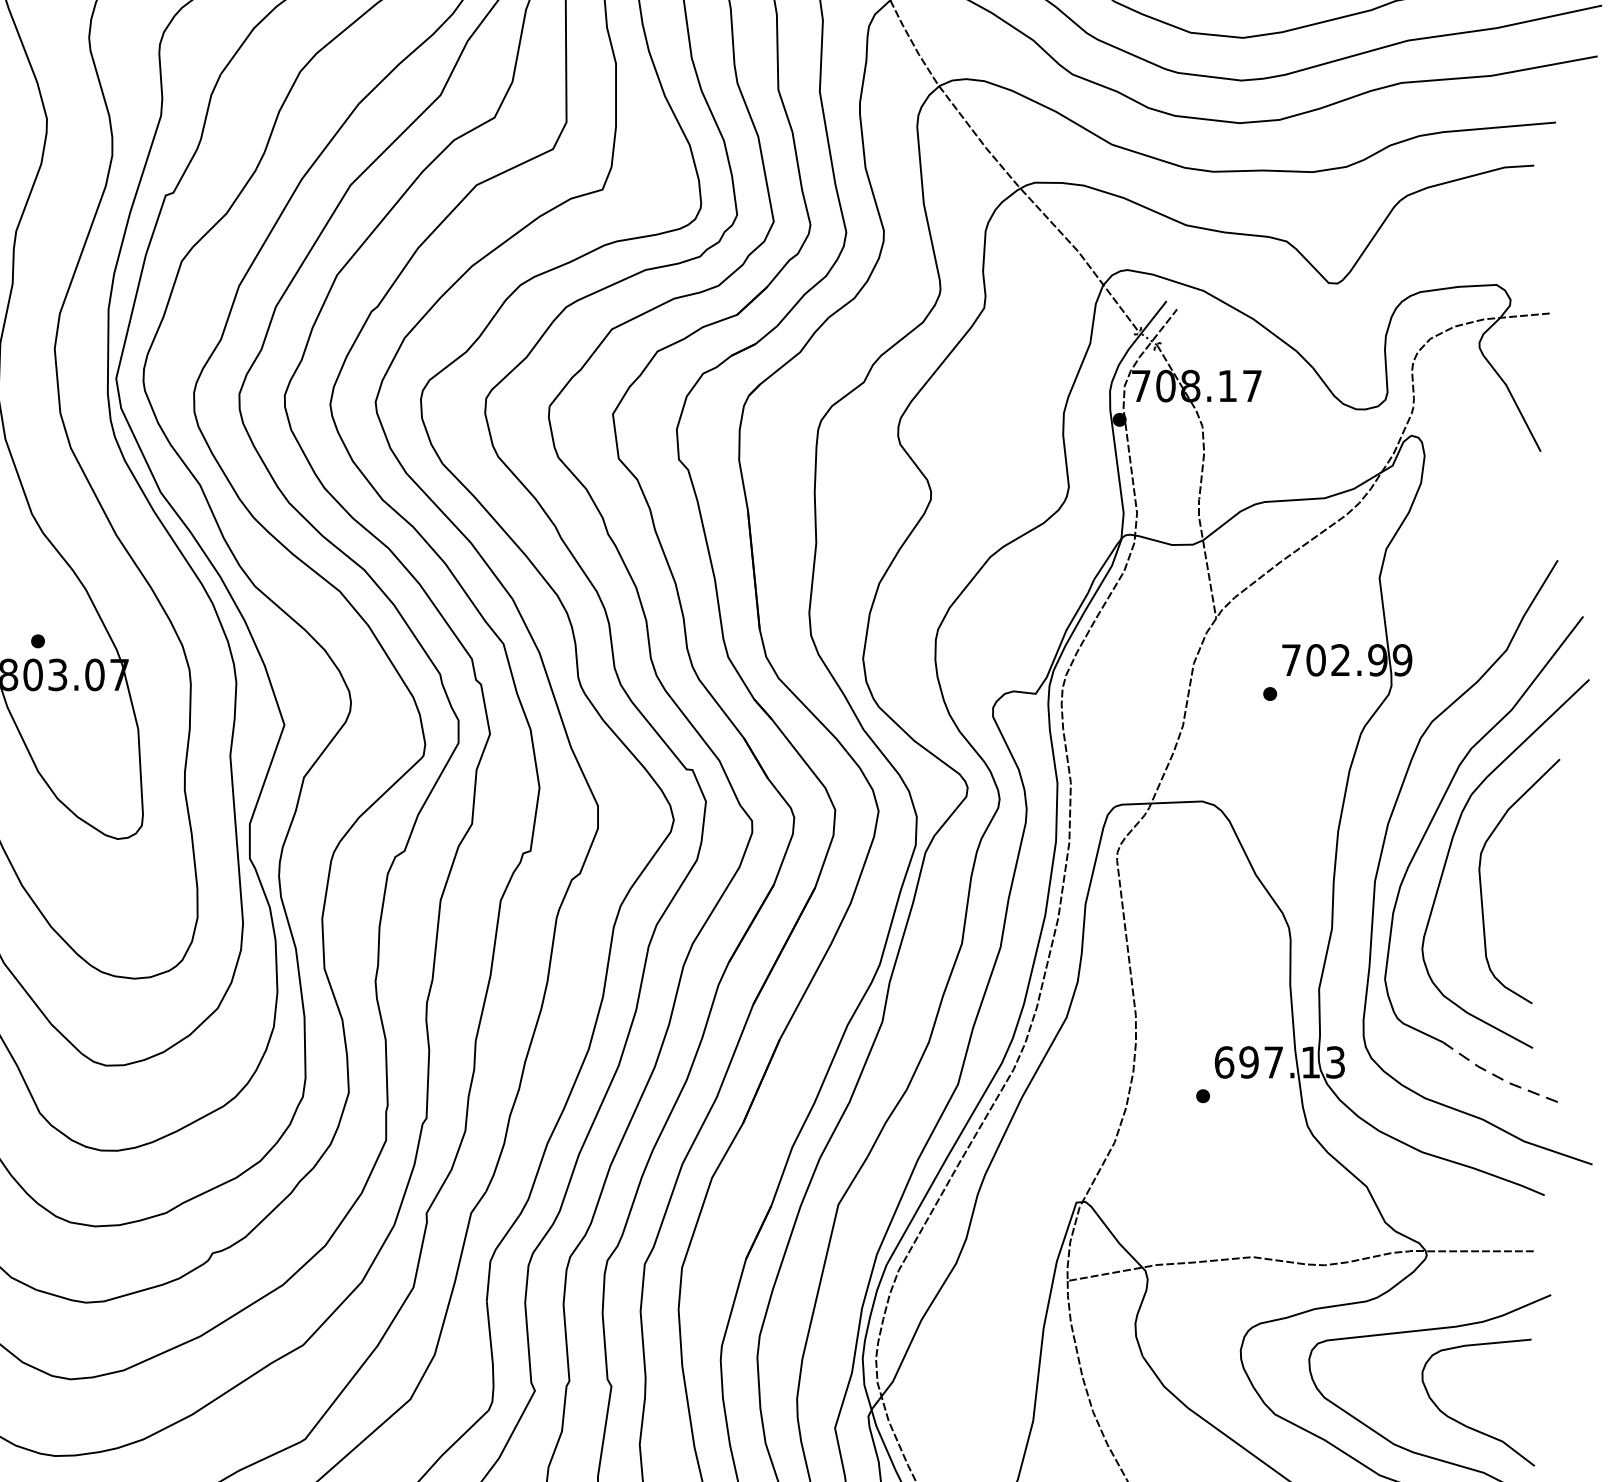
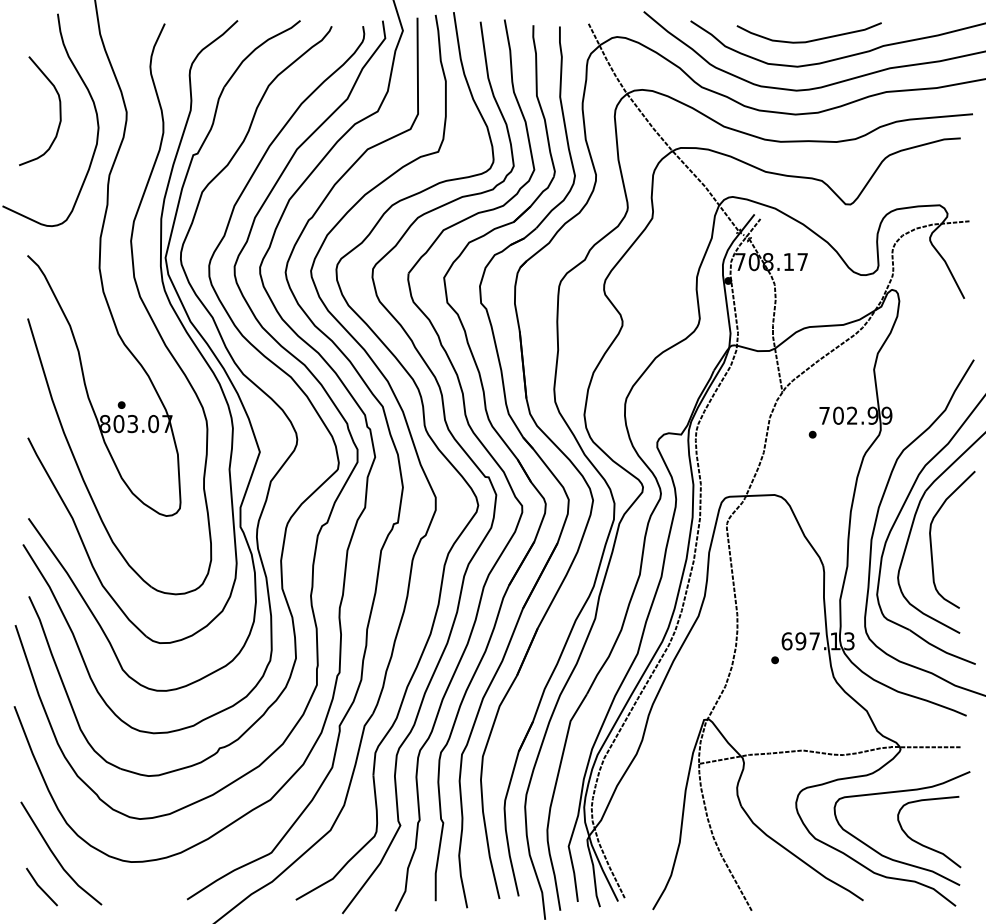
line: (1499, 1078) -> (941, 650), dashed -> solid

